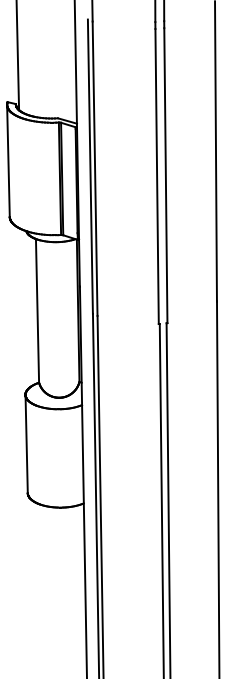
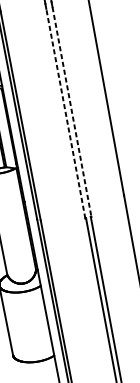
line: (157, 175) -> (65, 112), solid -> dashed
line: (165, 176) -> (71, 112), solid -> dashed

